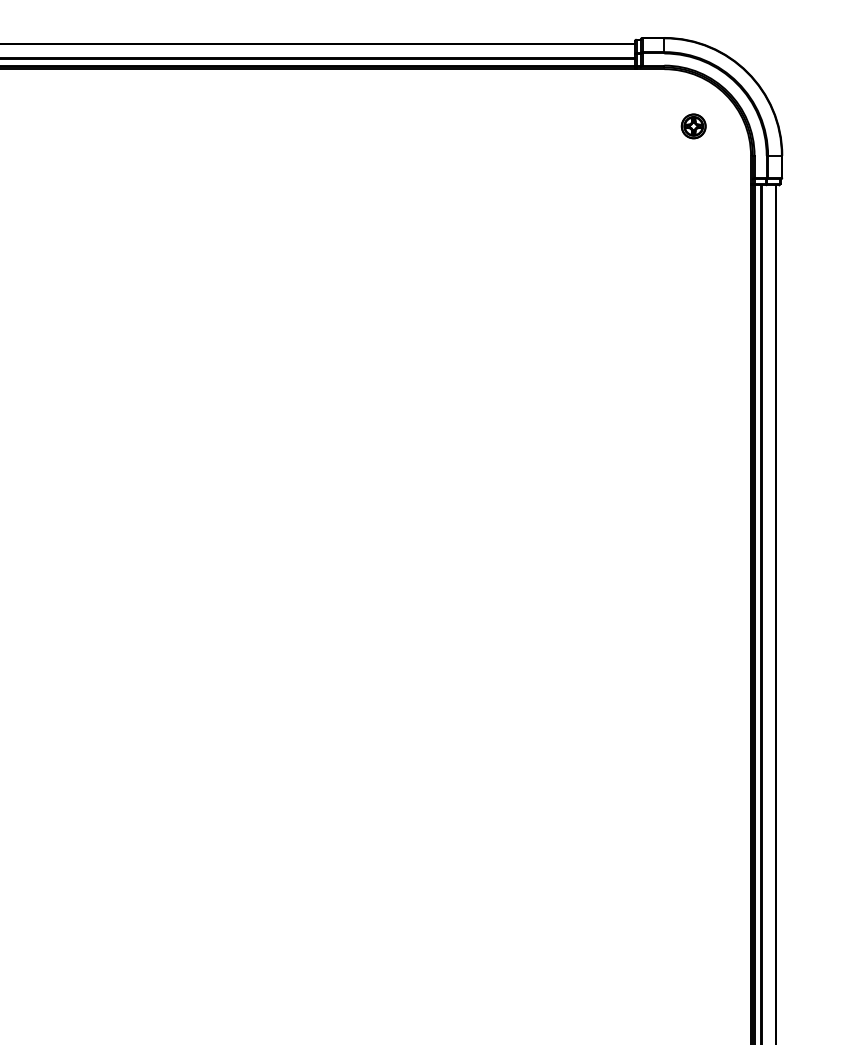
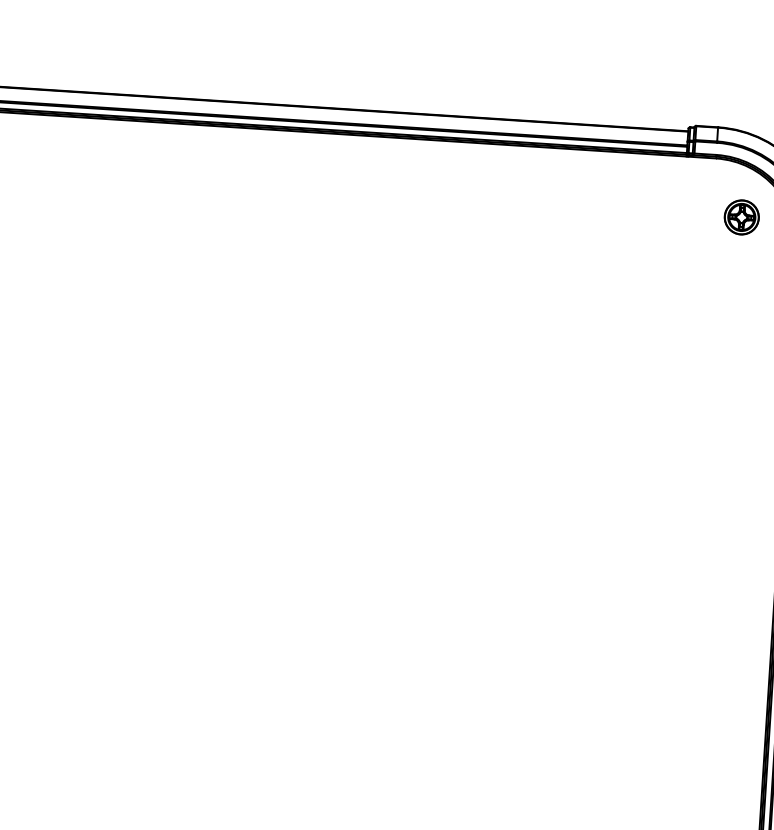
part: (693, 126) -> (741, 217), size x1.43

